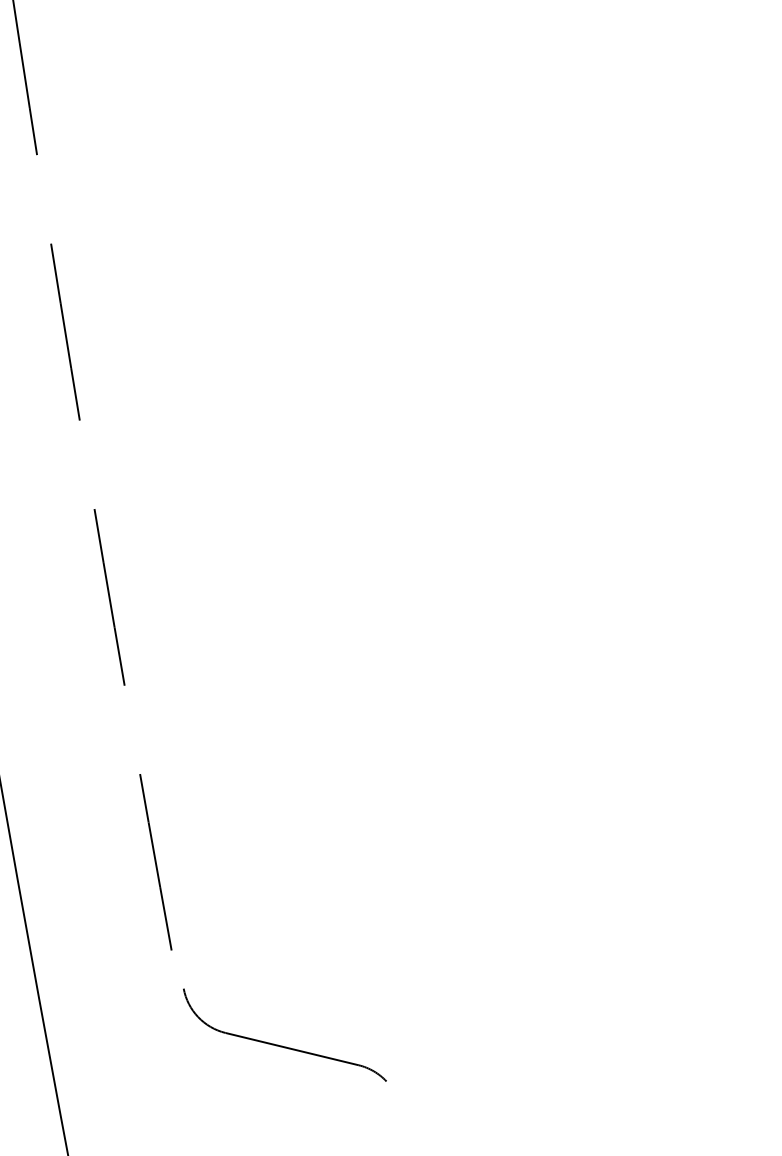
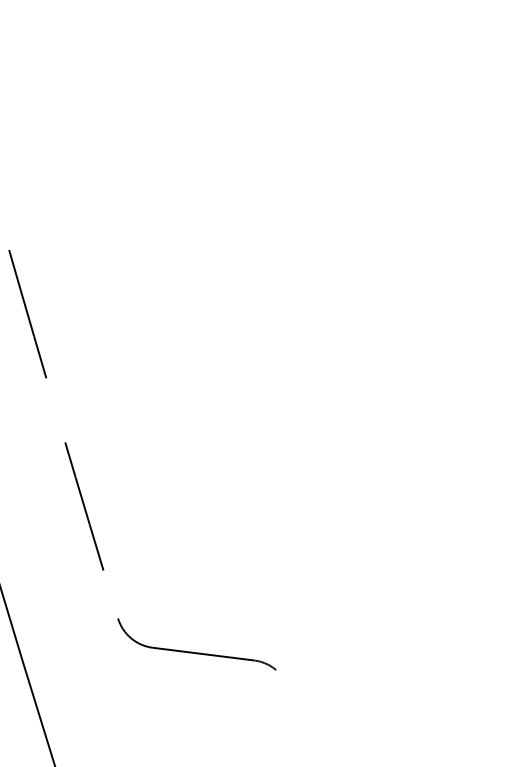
part: (282, 1045) -> (196, 652), moved

